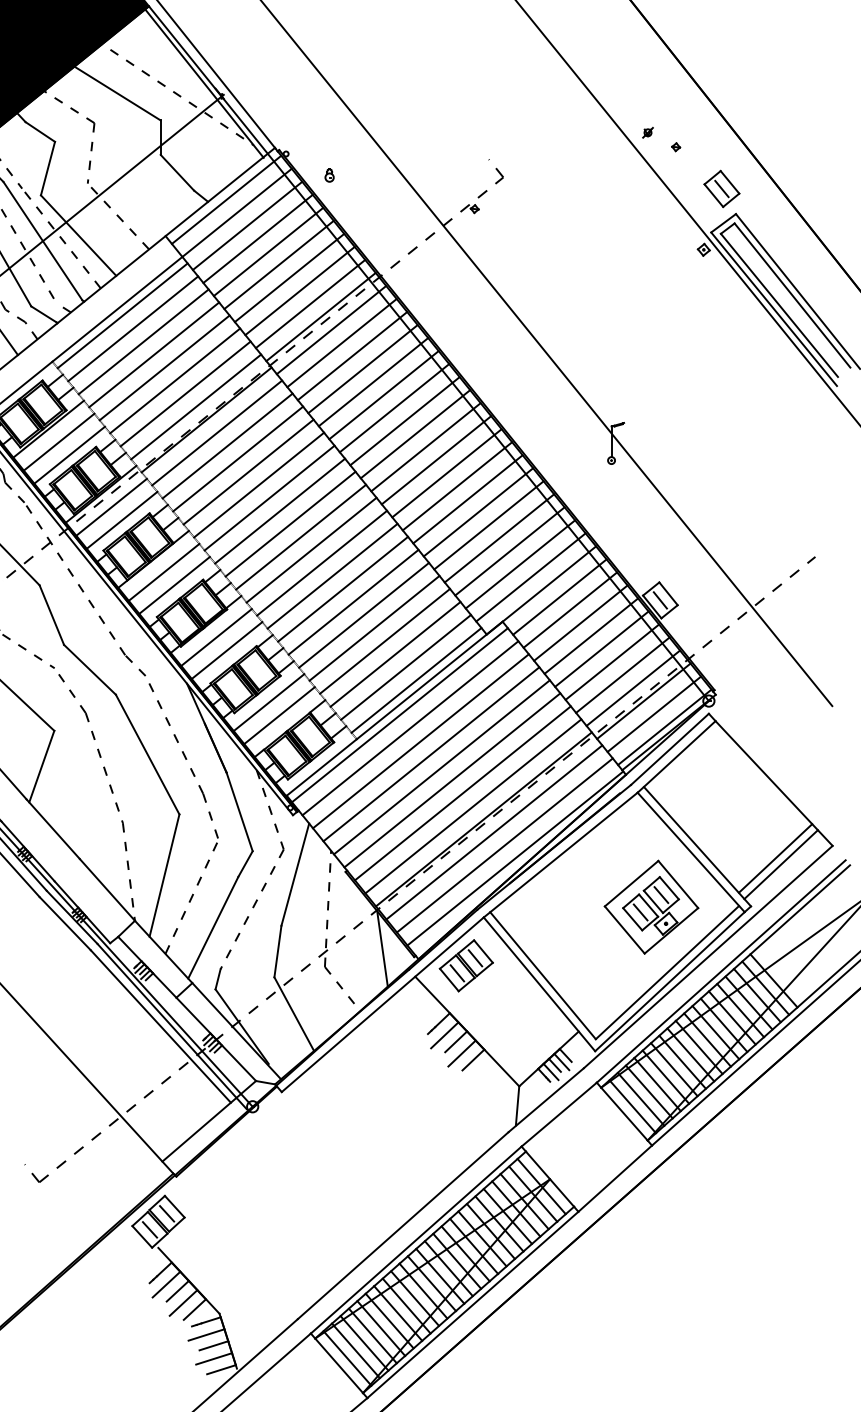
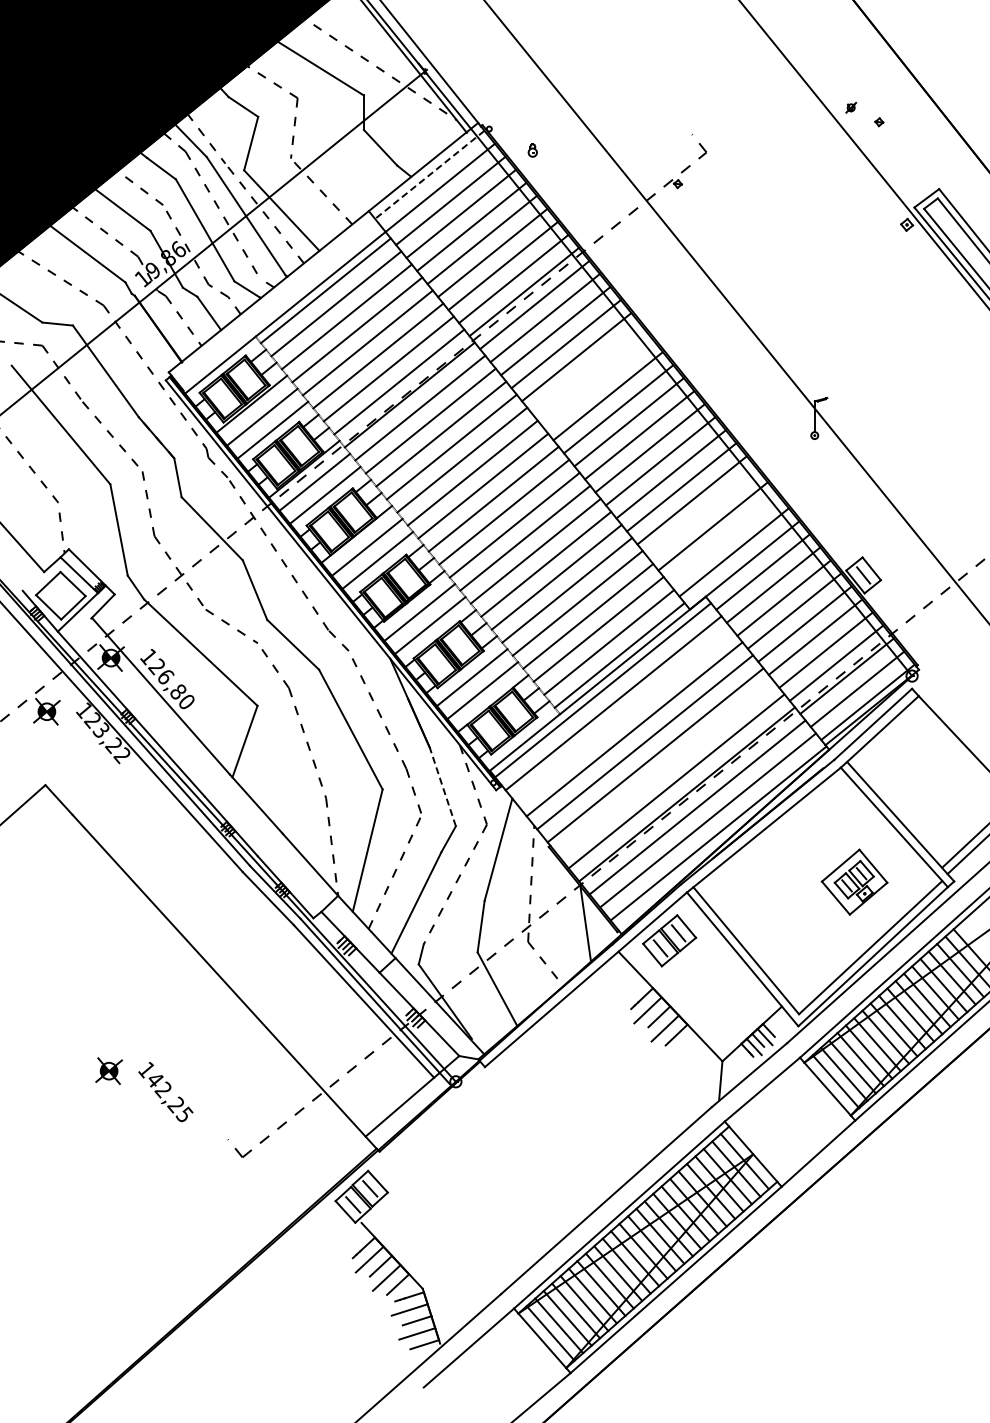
part: (721, 189) -> (924, 164), removed
line: (226, 200) -> (429, 175), solid -> dashed
line: (383, 395) -> (586, 370), removed
line: (394, 408) -> (597, 383), removed
line: (499, 538) -> (702, 513), removed
line: (520, 564) -> (723, 539), removed
line: (421, 741) -> (624, 716), removed
line: (463, 793) -> (666, 768), removed
line: (239, 811) -> (442, 786), solid -> dashed
part: (651, 906) -> (854, 881), size x0.7

